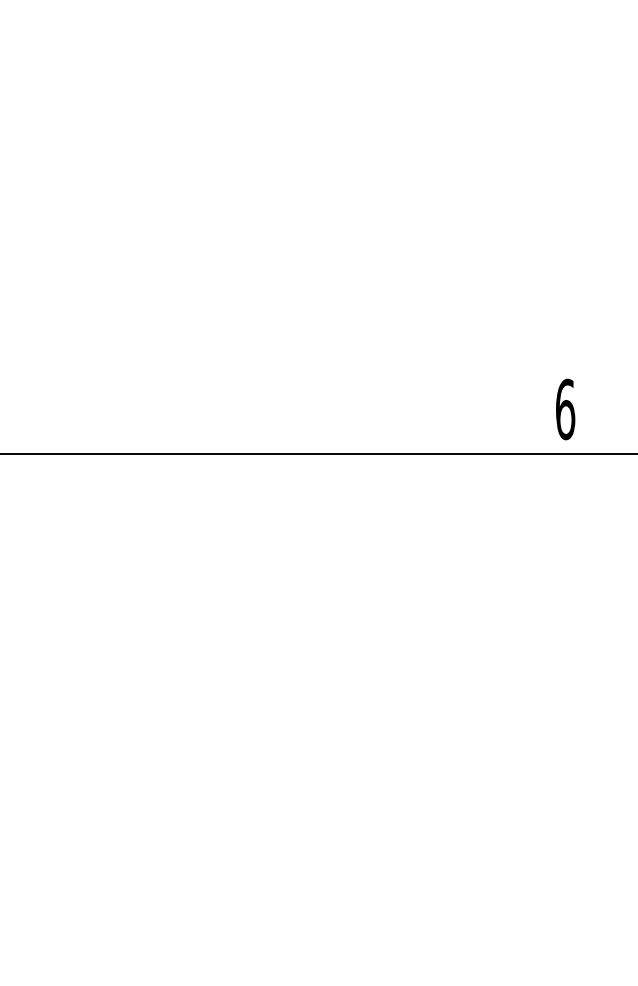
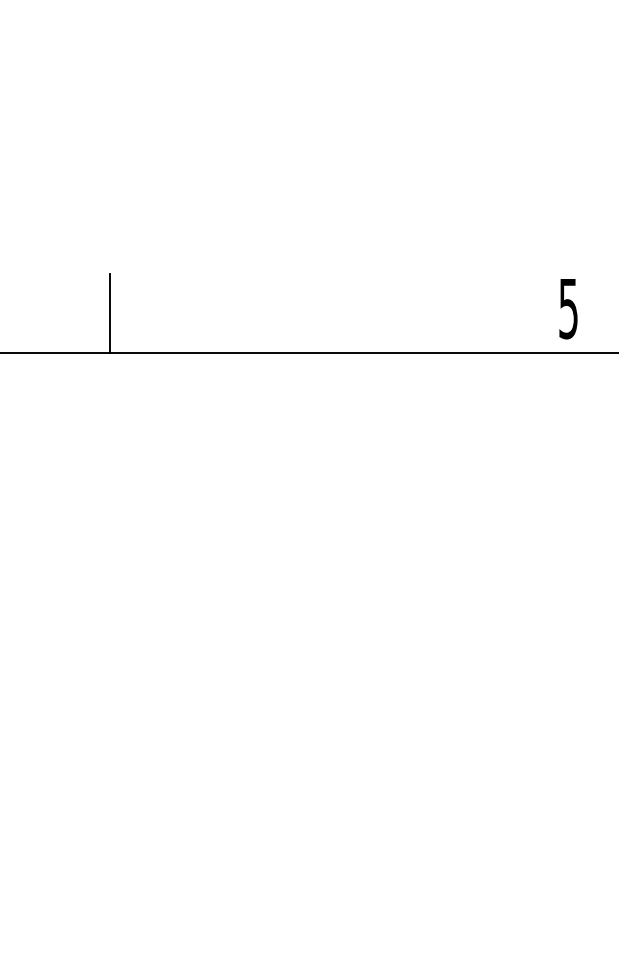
text: (565, 409) -> (568, 308), 6 -> 5
line: (106, 414) -> (109, 313), added

